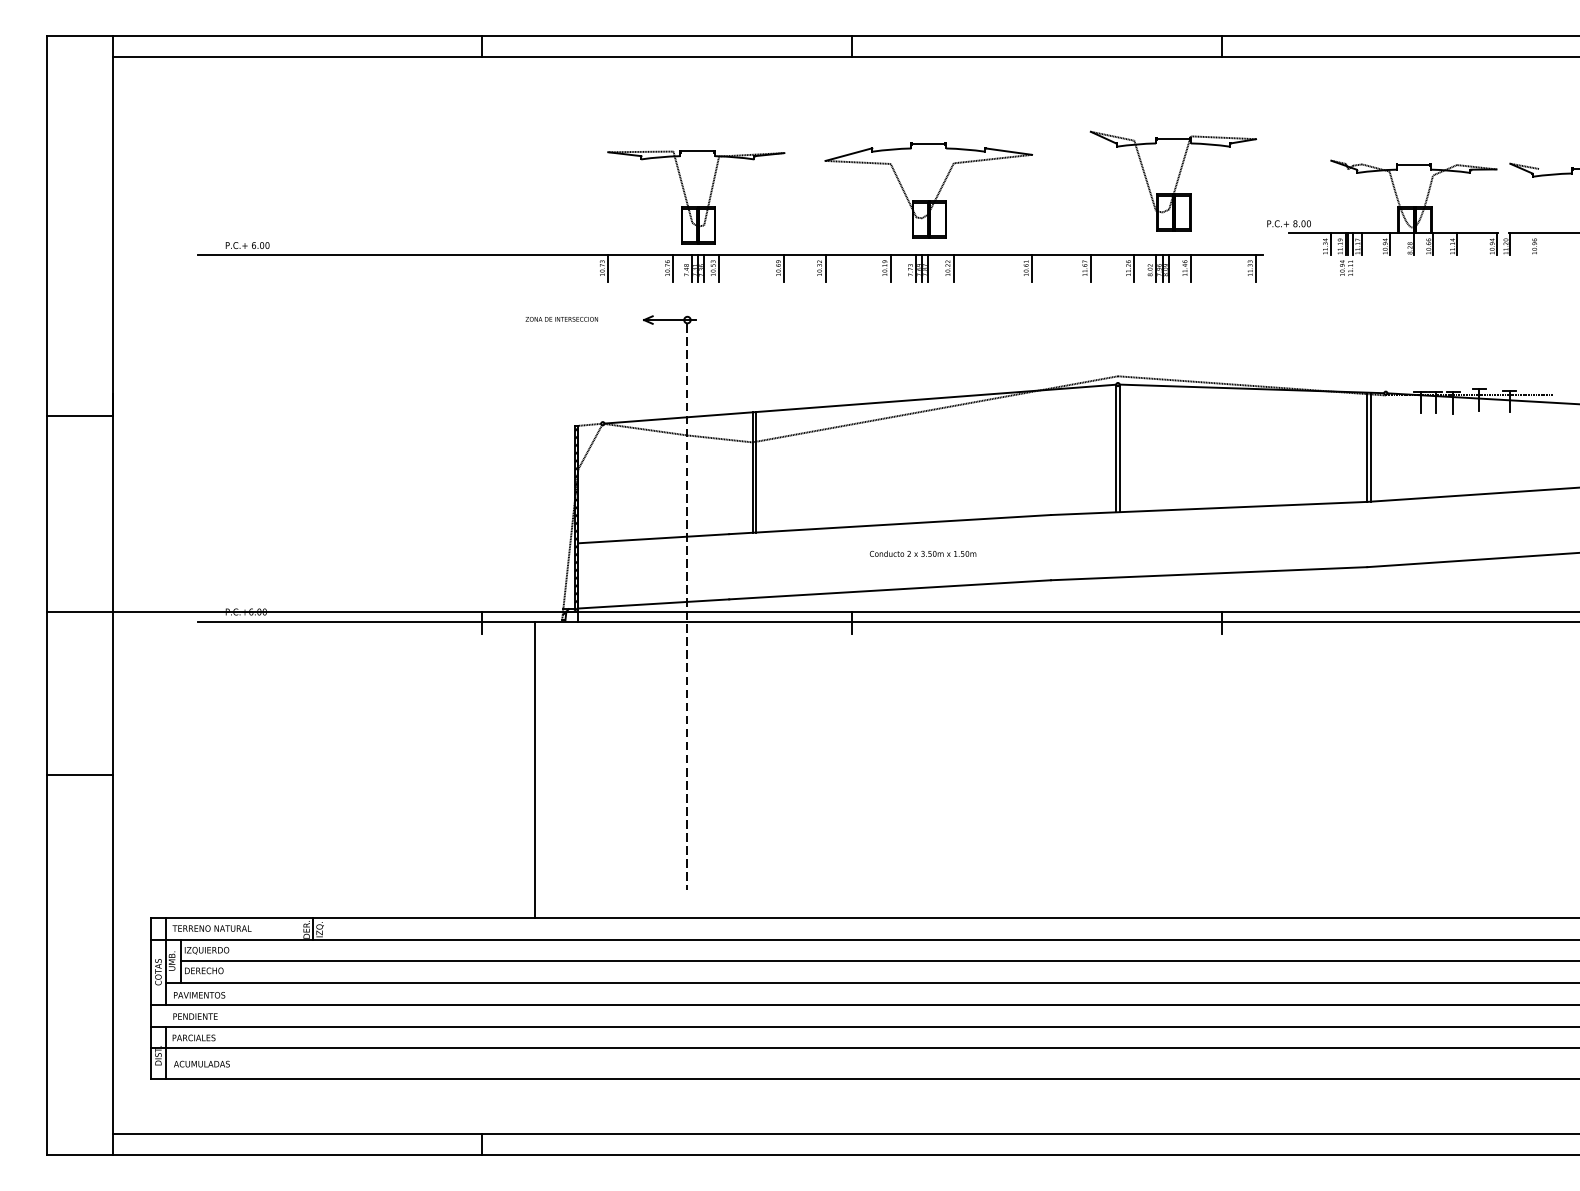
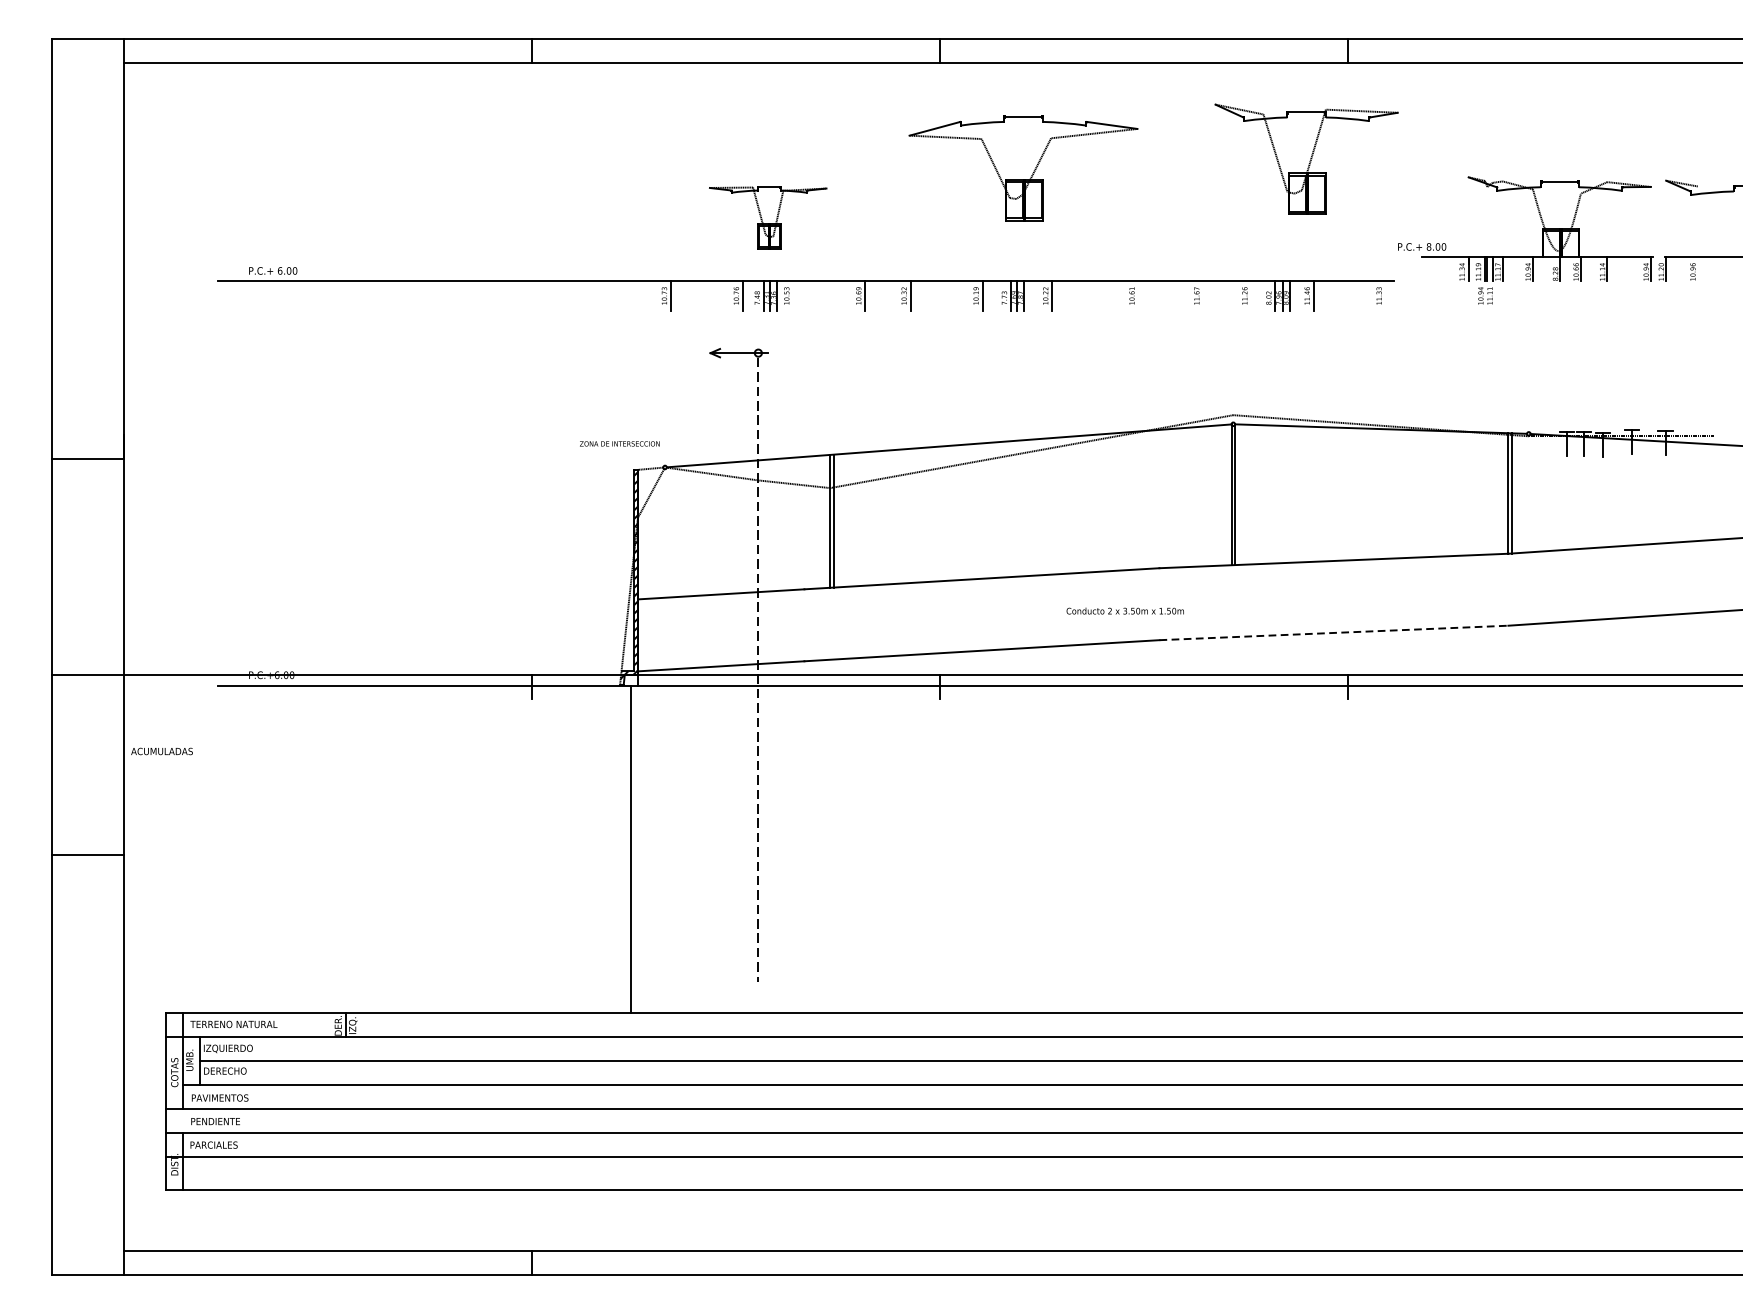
part: (1172, 180) -> (1305, 158), moved
part: (928, 190) -> (1023, 168), moved
part: (696, 197) -> (768, 217), size x0.6
line: (719, 268) -> (793, 296), removed
line: (1032, 268) -> (1139, 296), removed
line: (1090, 268) -> (1203, 296), removed
line: (1134, 268) -> (1251, 296), removed
line: (1256, 268) -> (1386, 296), removed
text: (561, 319) -> (619, 444), moved
text: (923, 553) -> (1125, 610), moved
line: (1209, 573) -> (1334, 632), solid -> dashed
line: (534, 769) -> (630, 848), moved
text: (201, 1063) -> (161, 750), moved

